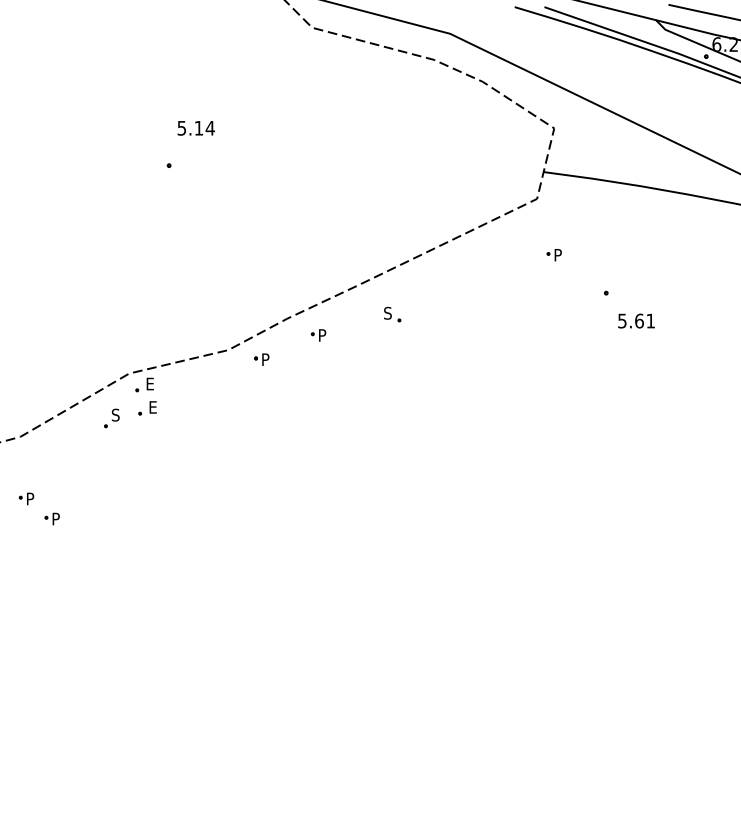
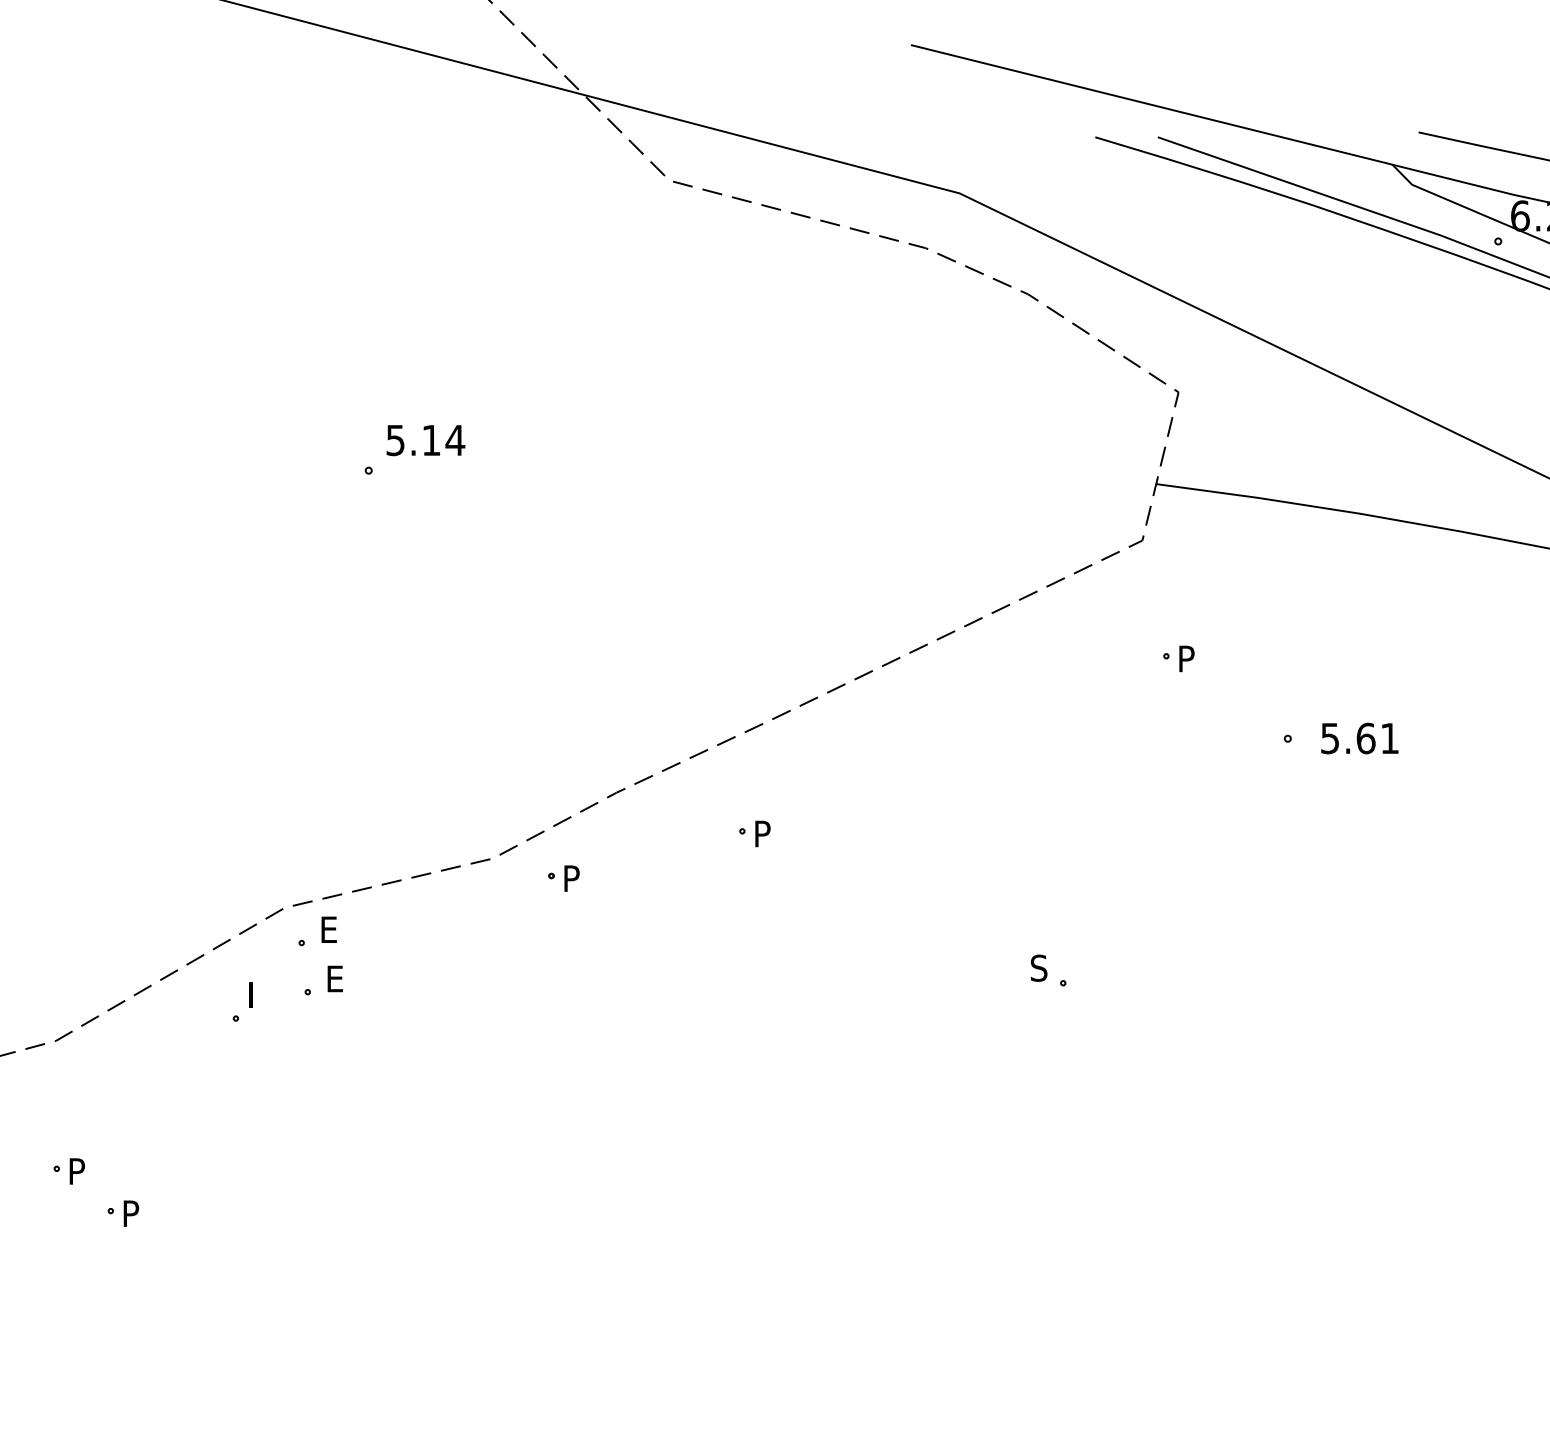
text: (195, 128) -> (424, 440), moved
part: (392, 314) -> (1048, 970), moved
text: (636, 320) -> (1359, 737), moved
part: (318, 335) -> (754, 834), moved
text: (115, 414) -> (255, 993), S -> I

